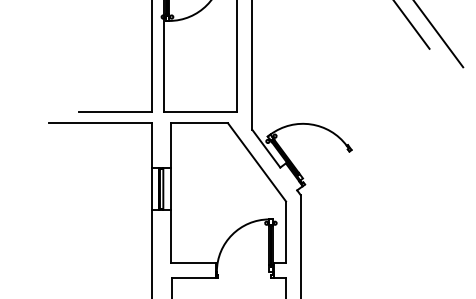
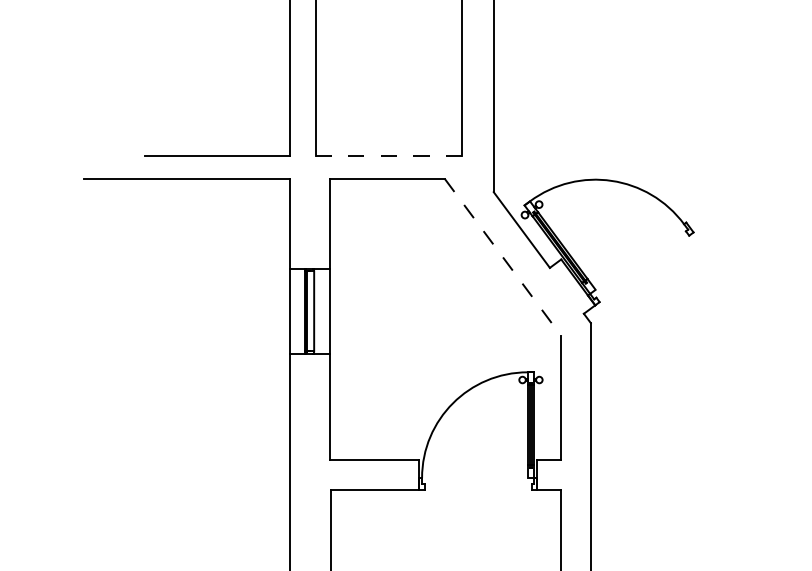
line: (200, 112) -> (389, 156), solid -> dashed
line: (257, 162) -> (503, 257), solid -> dashed

